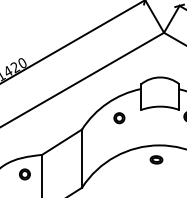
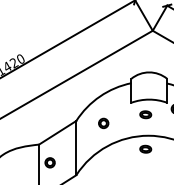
part: (119, 118) -> (103, 123), moved
part: (156, 122) -> (145, 114), added
part: (24, 174) -> (49, 162), moved

